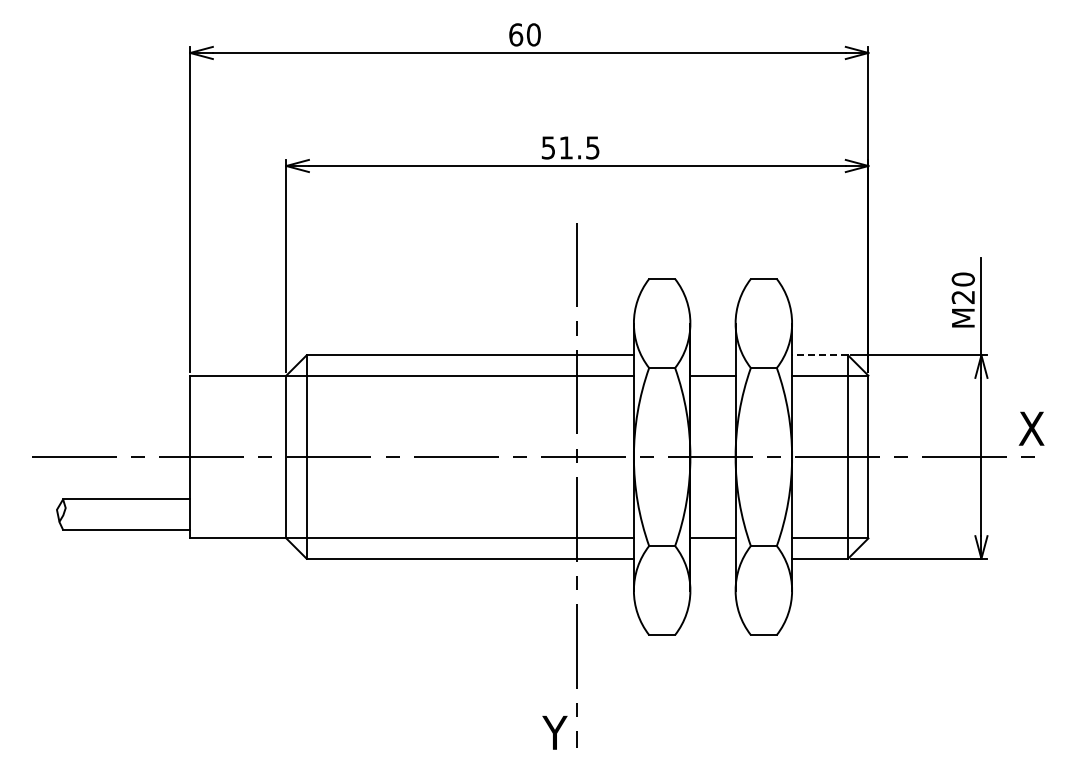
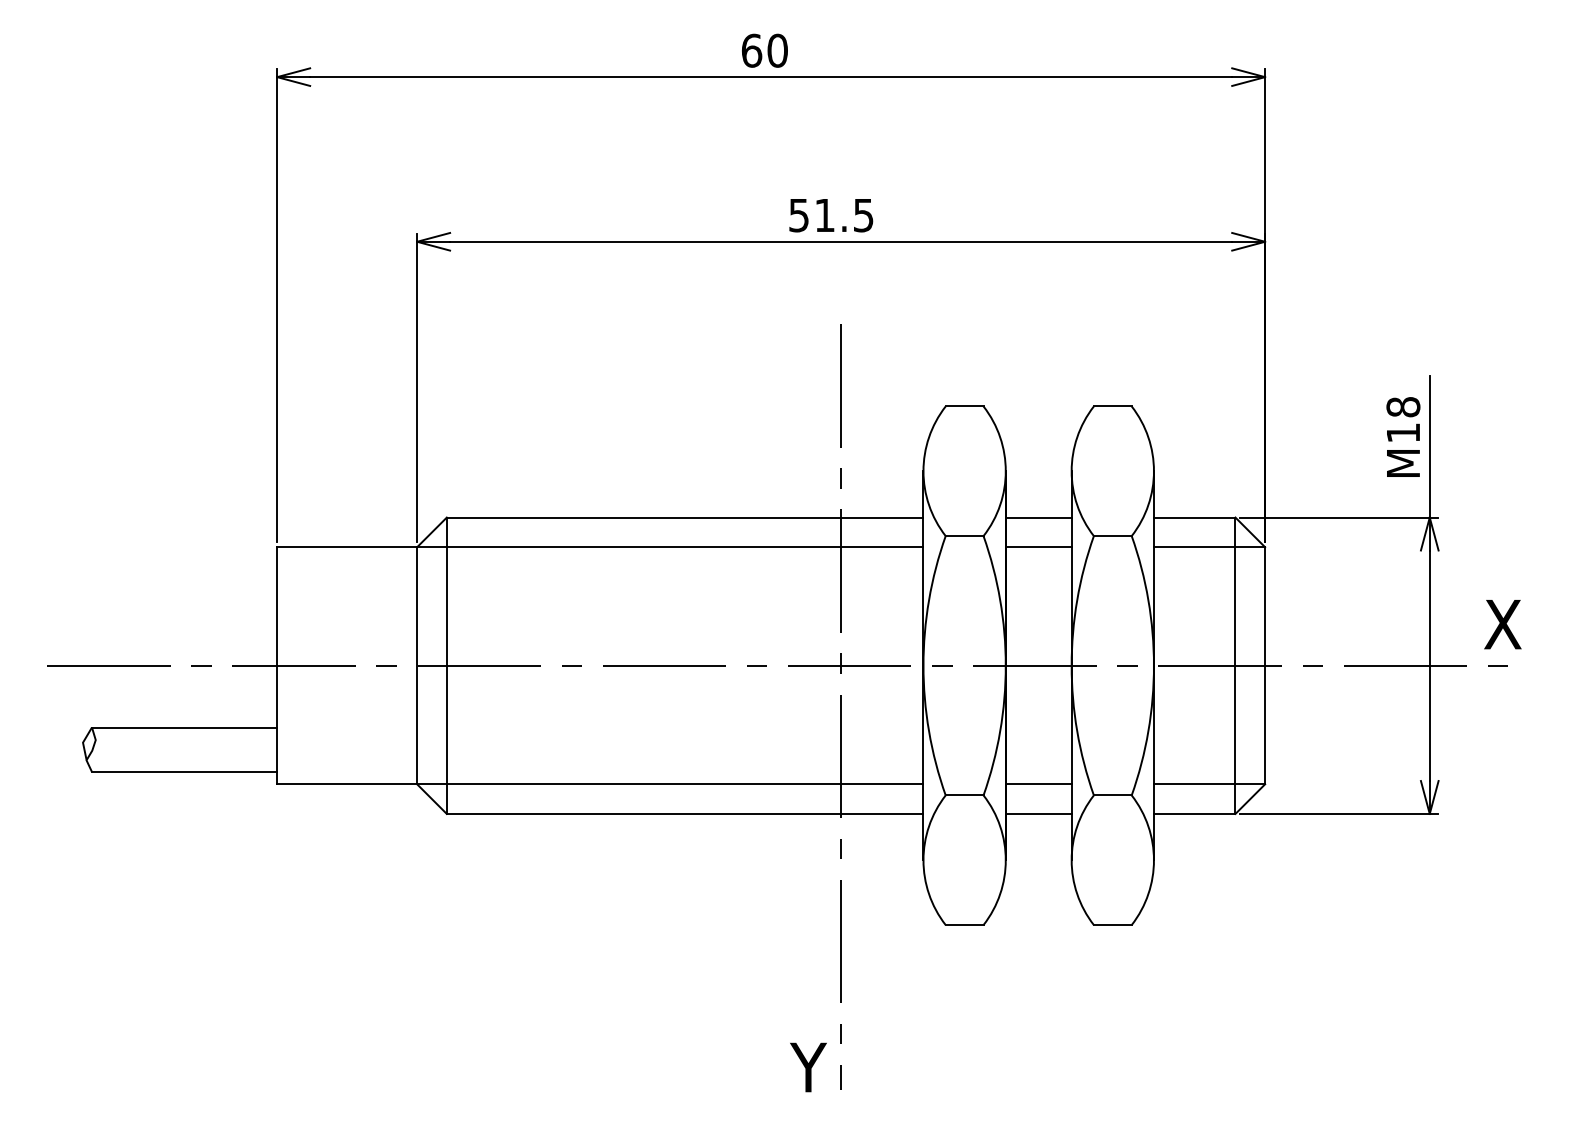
text: (962, 288) -> (1402, 420), M20 -> M18
line: (712, 355) -> (1037, 517), added
line: (820, 355) -> (1195, 517), dashed -> solid
line: (712, 558) -> (1037, 813), added

